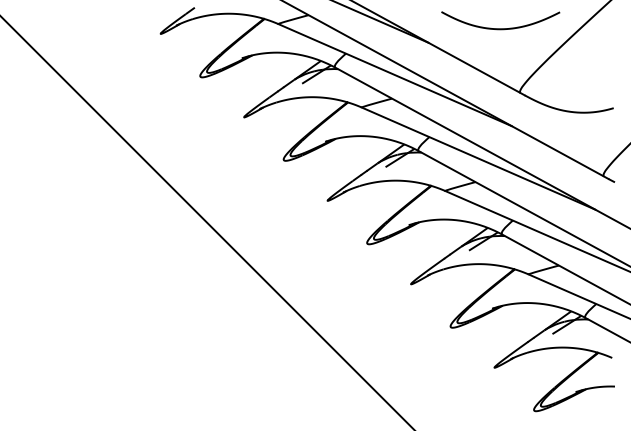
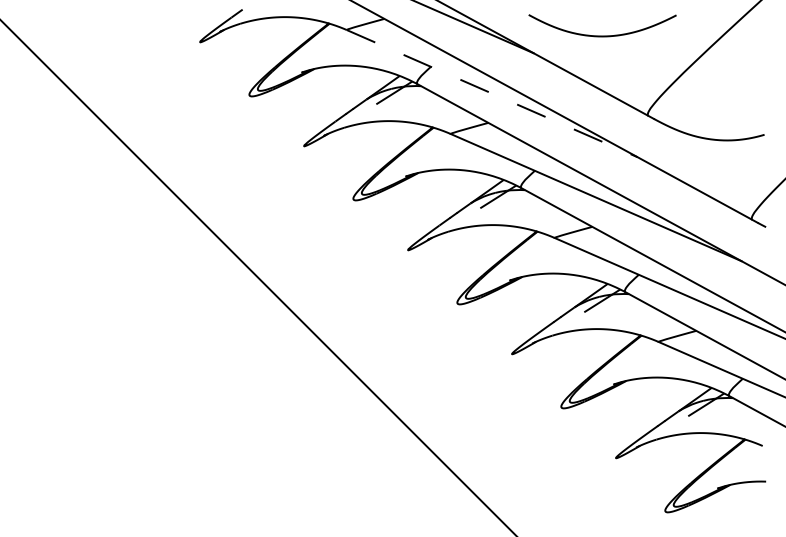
curve: (500, 28) -> (602, 35), moved
line: (395, 75) -> (492, 94), solid -> dashed

